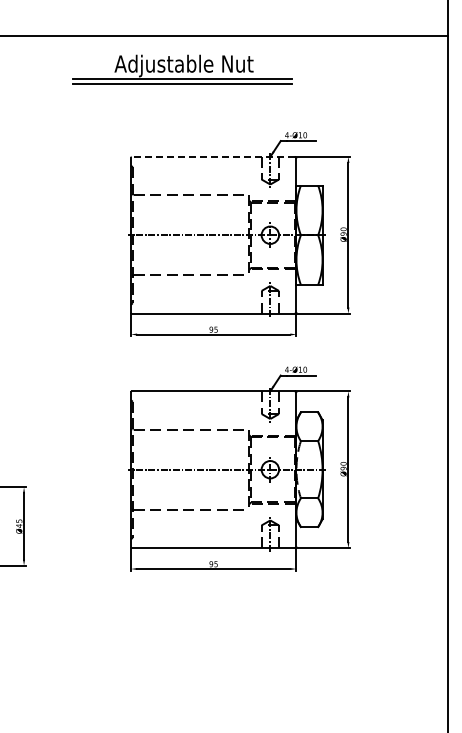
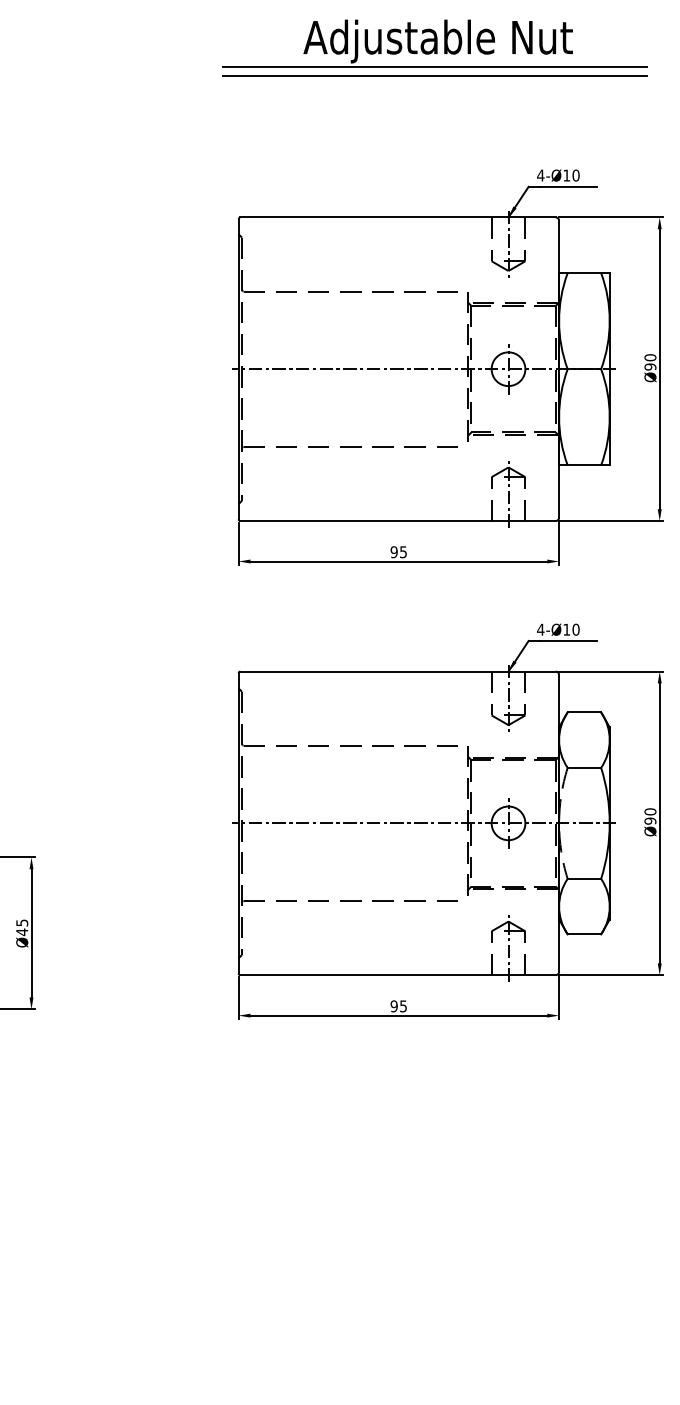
part: (182, 69) -> (435, 48), moved
line: (212, 156) -> (396, 216), dashed -> solid

